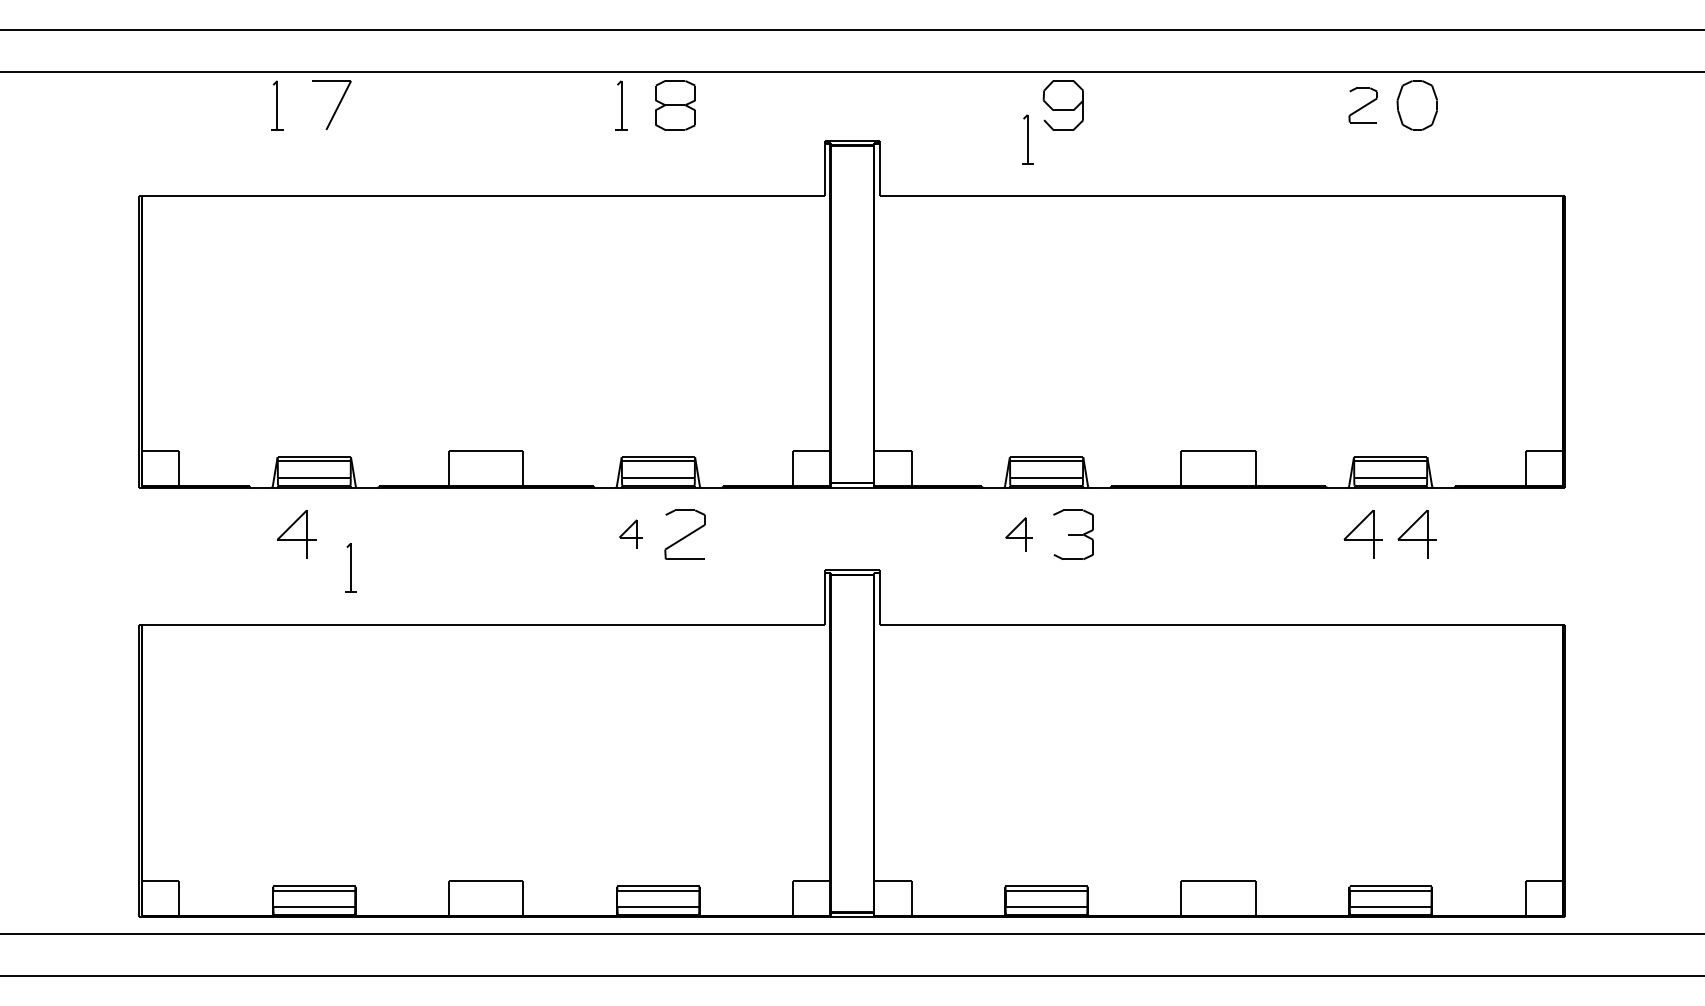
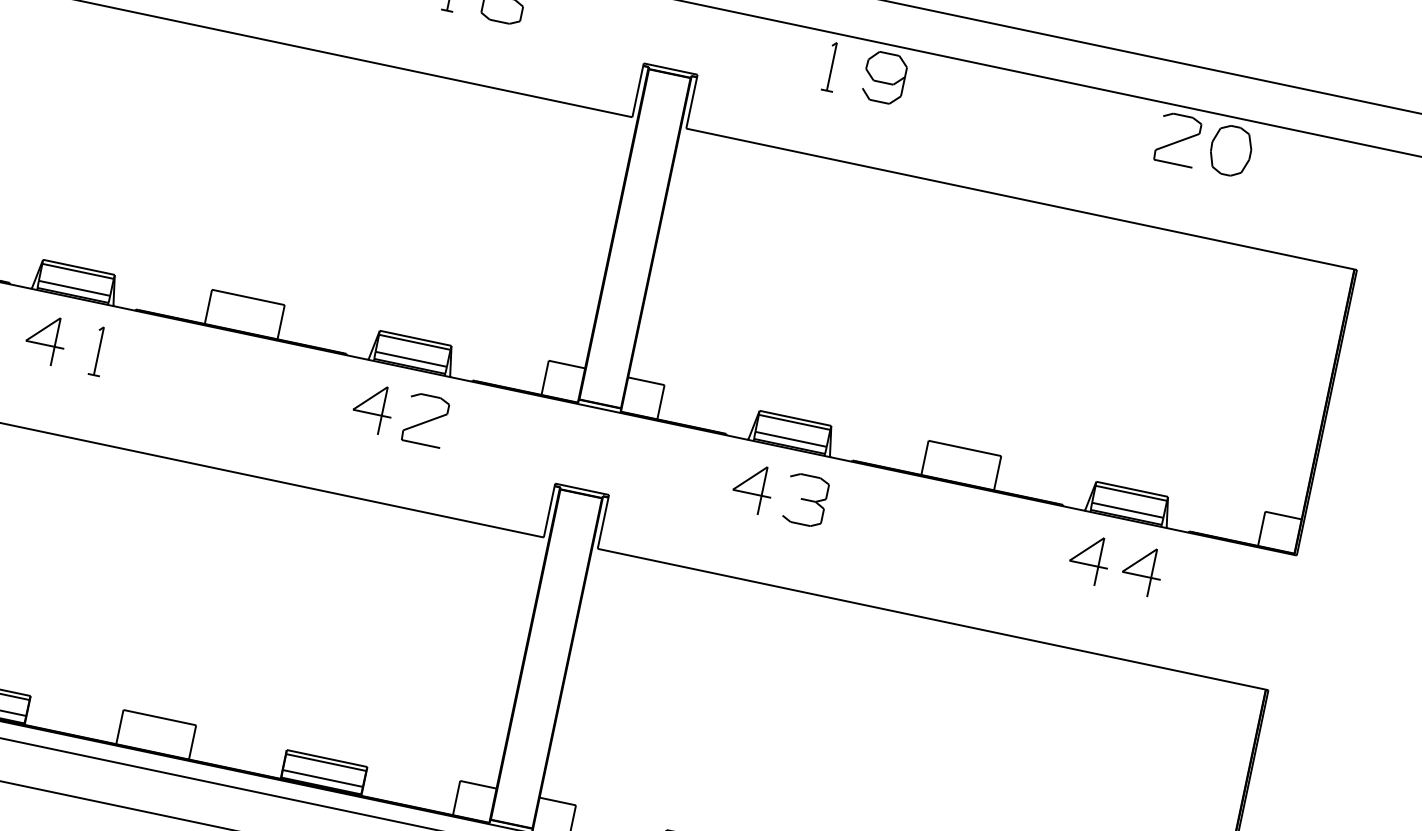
part: (1362, 105) -> (1177, 139), size x1.43
part: (1027, 139) -> (831, 66), moved
part: (630, 534) -> (372, 408), size x1.67
part: (1018, 534) -> (752, 488), size x1.43
part: (350, 567) -> (98, 350), moved

